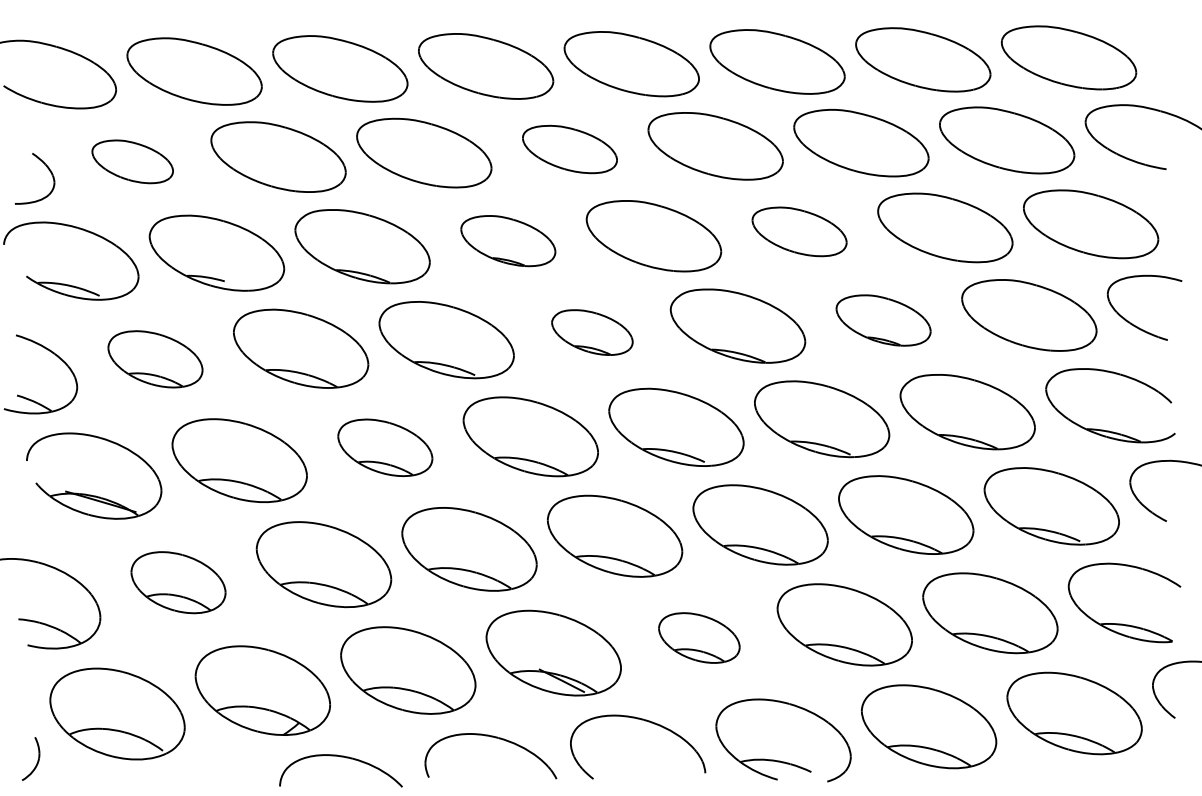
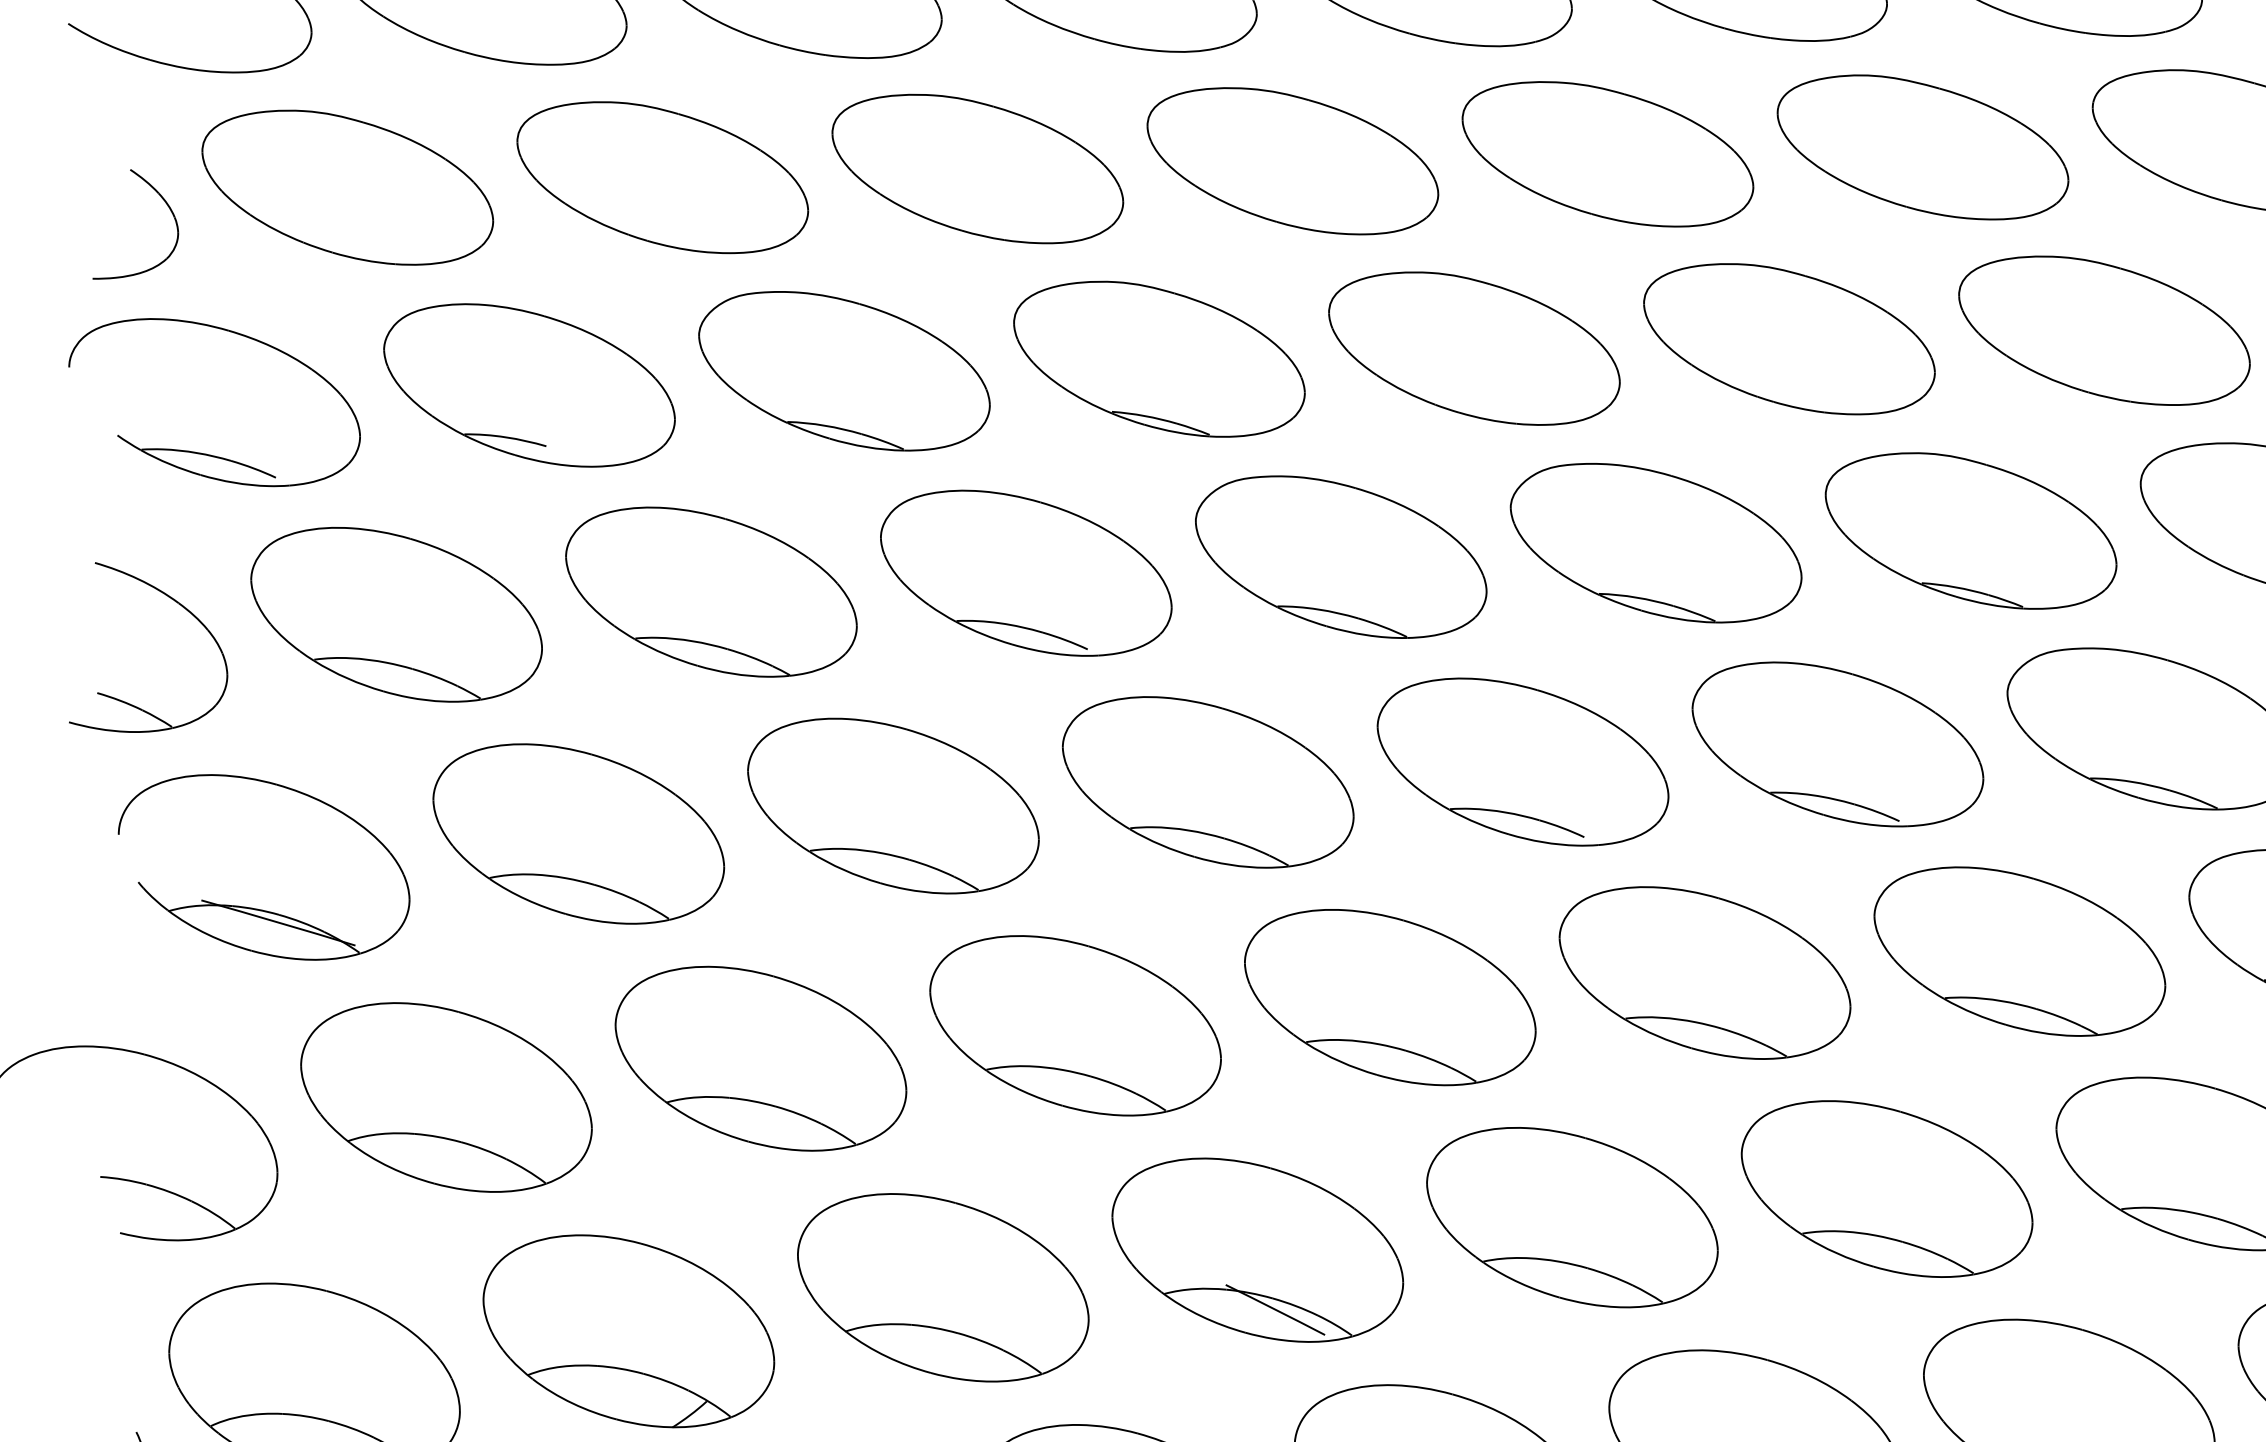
part: (569, 149) -> (1291, 161), size x1.43
part: (132, 161) -> (346, 187), size x1.67
part: (799, 231) -> (1789, 338), size x1.43
part: (508, 240) -> (1159, 357), size x1.43
part: (883, 320) -> (1970, 530), size x1.43
part: (592, 332) -> (1341, 556), size x1.67
part: (155, 359) -> (396, 615), size x1.43
part: (385, 447) -> (893, 805), size x1.43
part: (178, 582) -> (446, 1097), size x1.43
part: (699, 637) -> (1572, 1216), size x1.67

